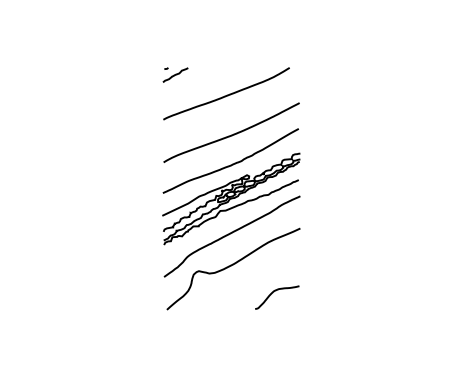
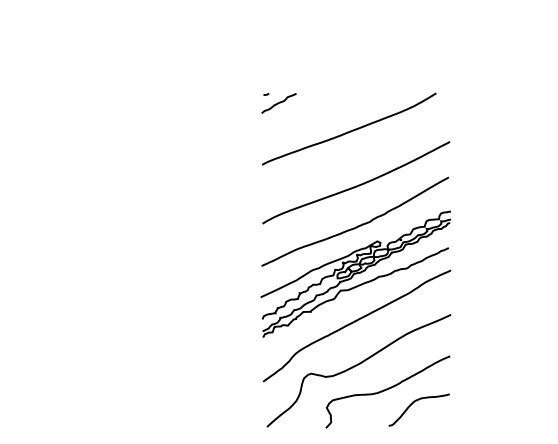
curve: (254, 283) -> (387, 390), added

